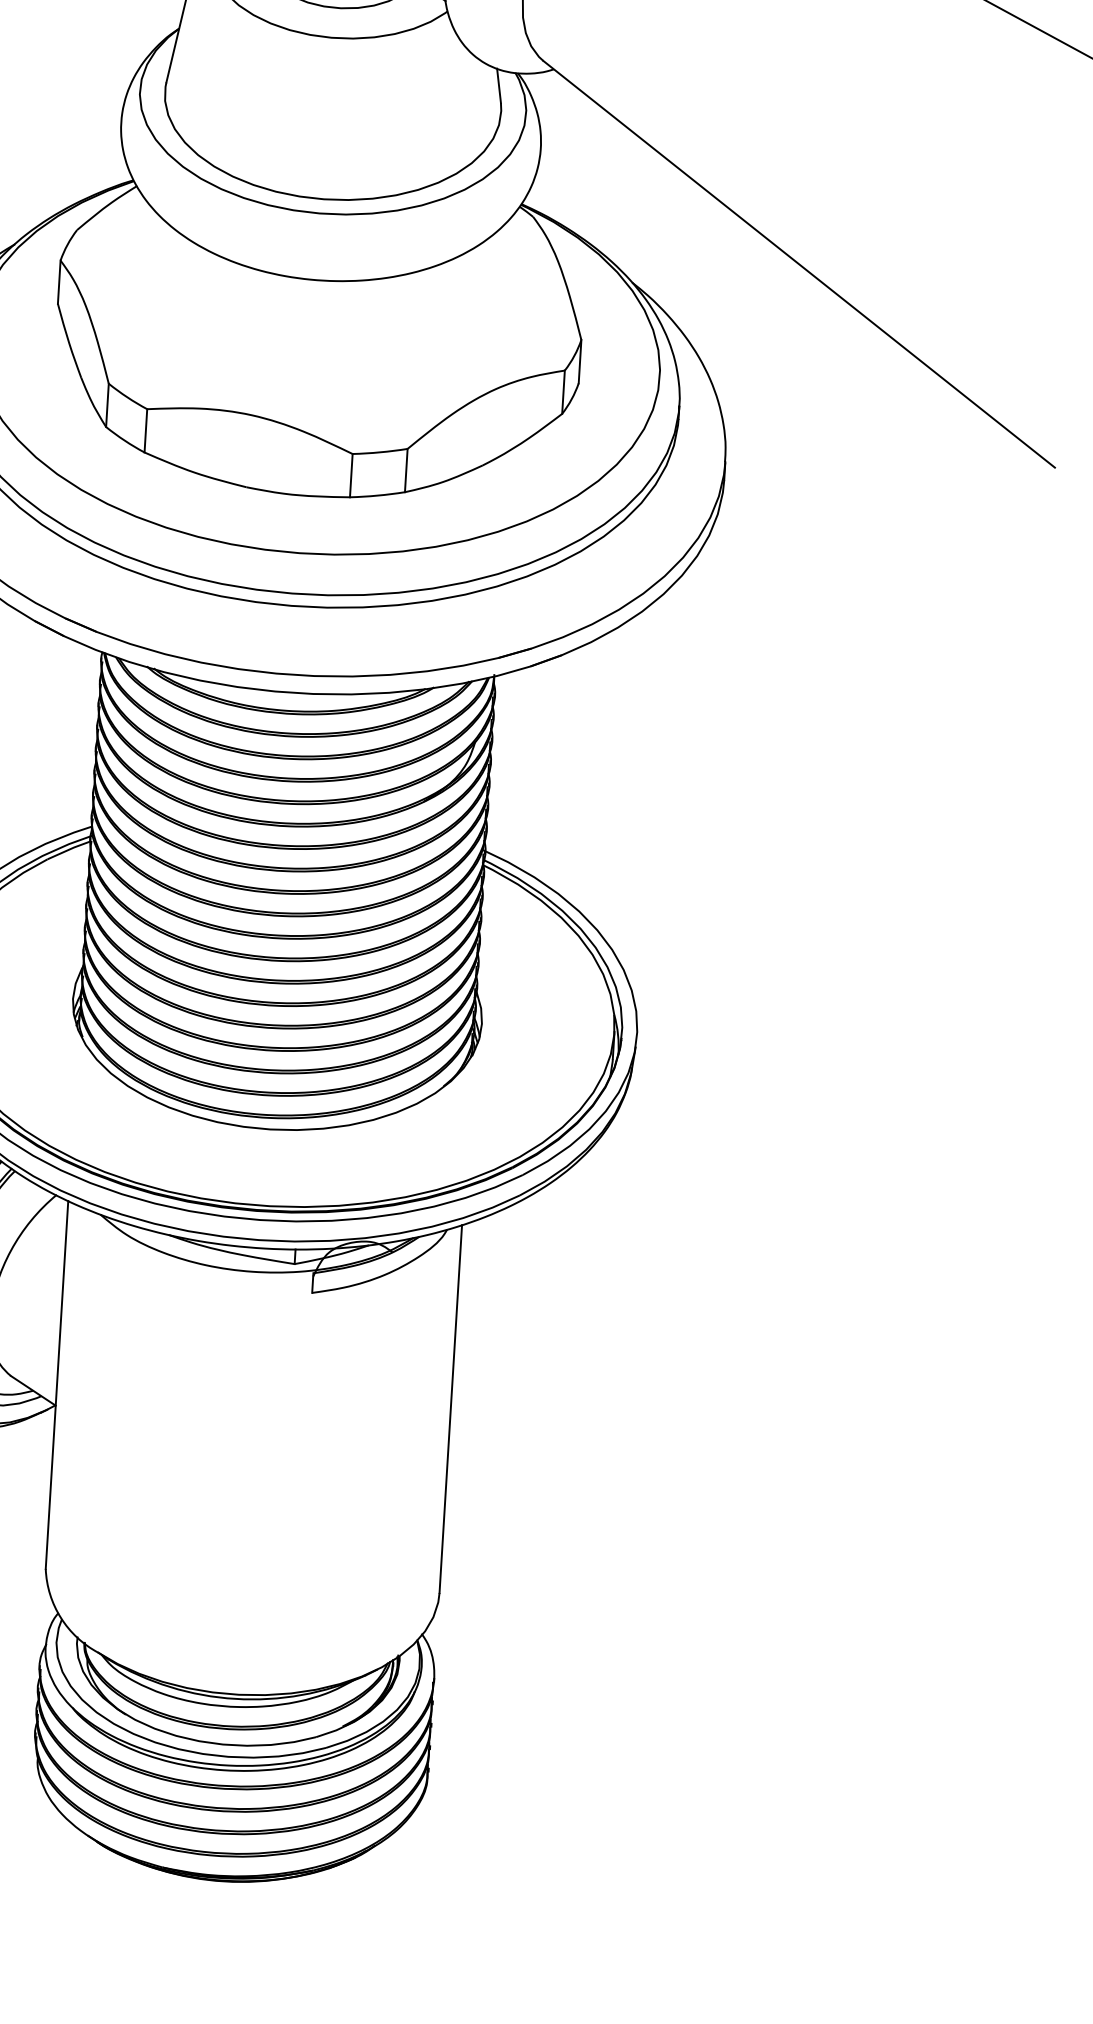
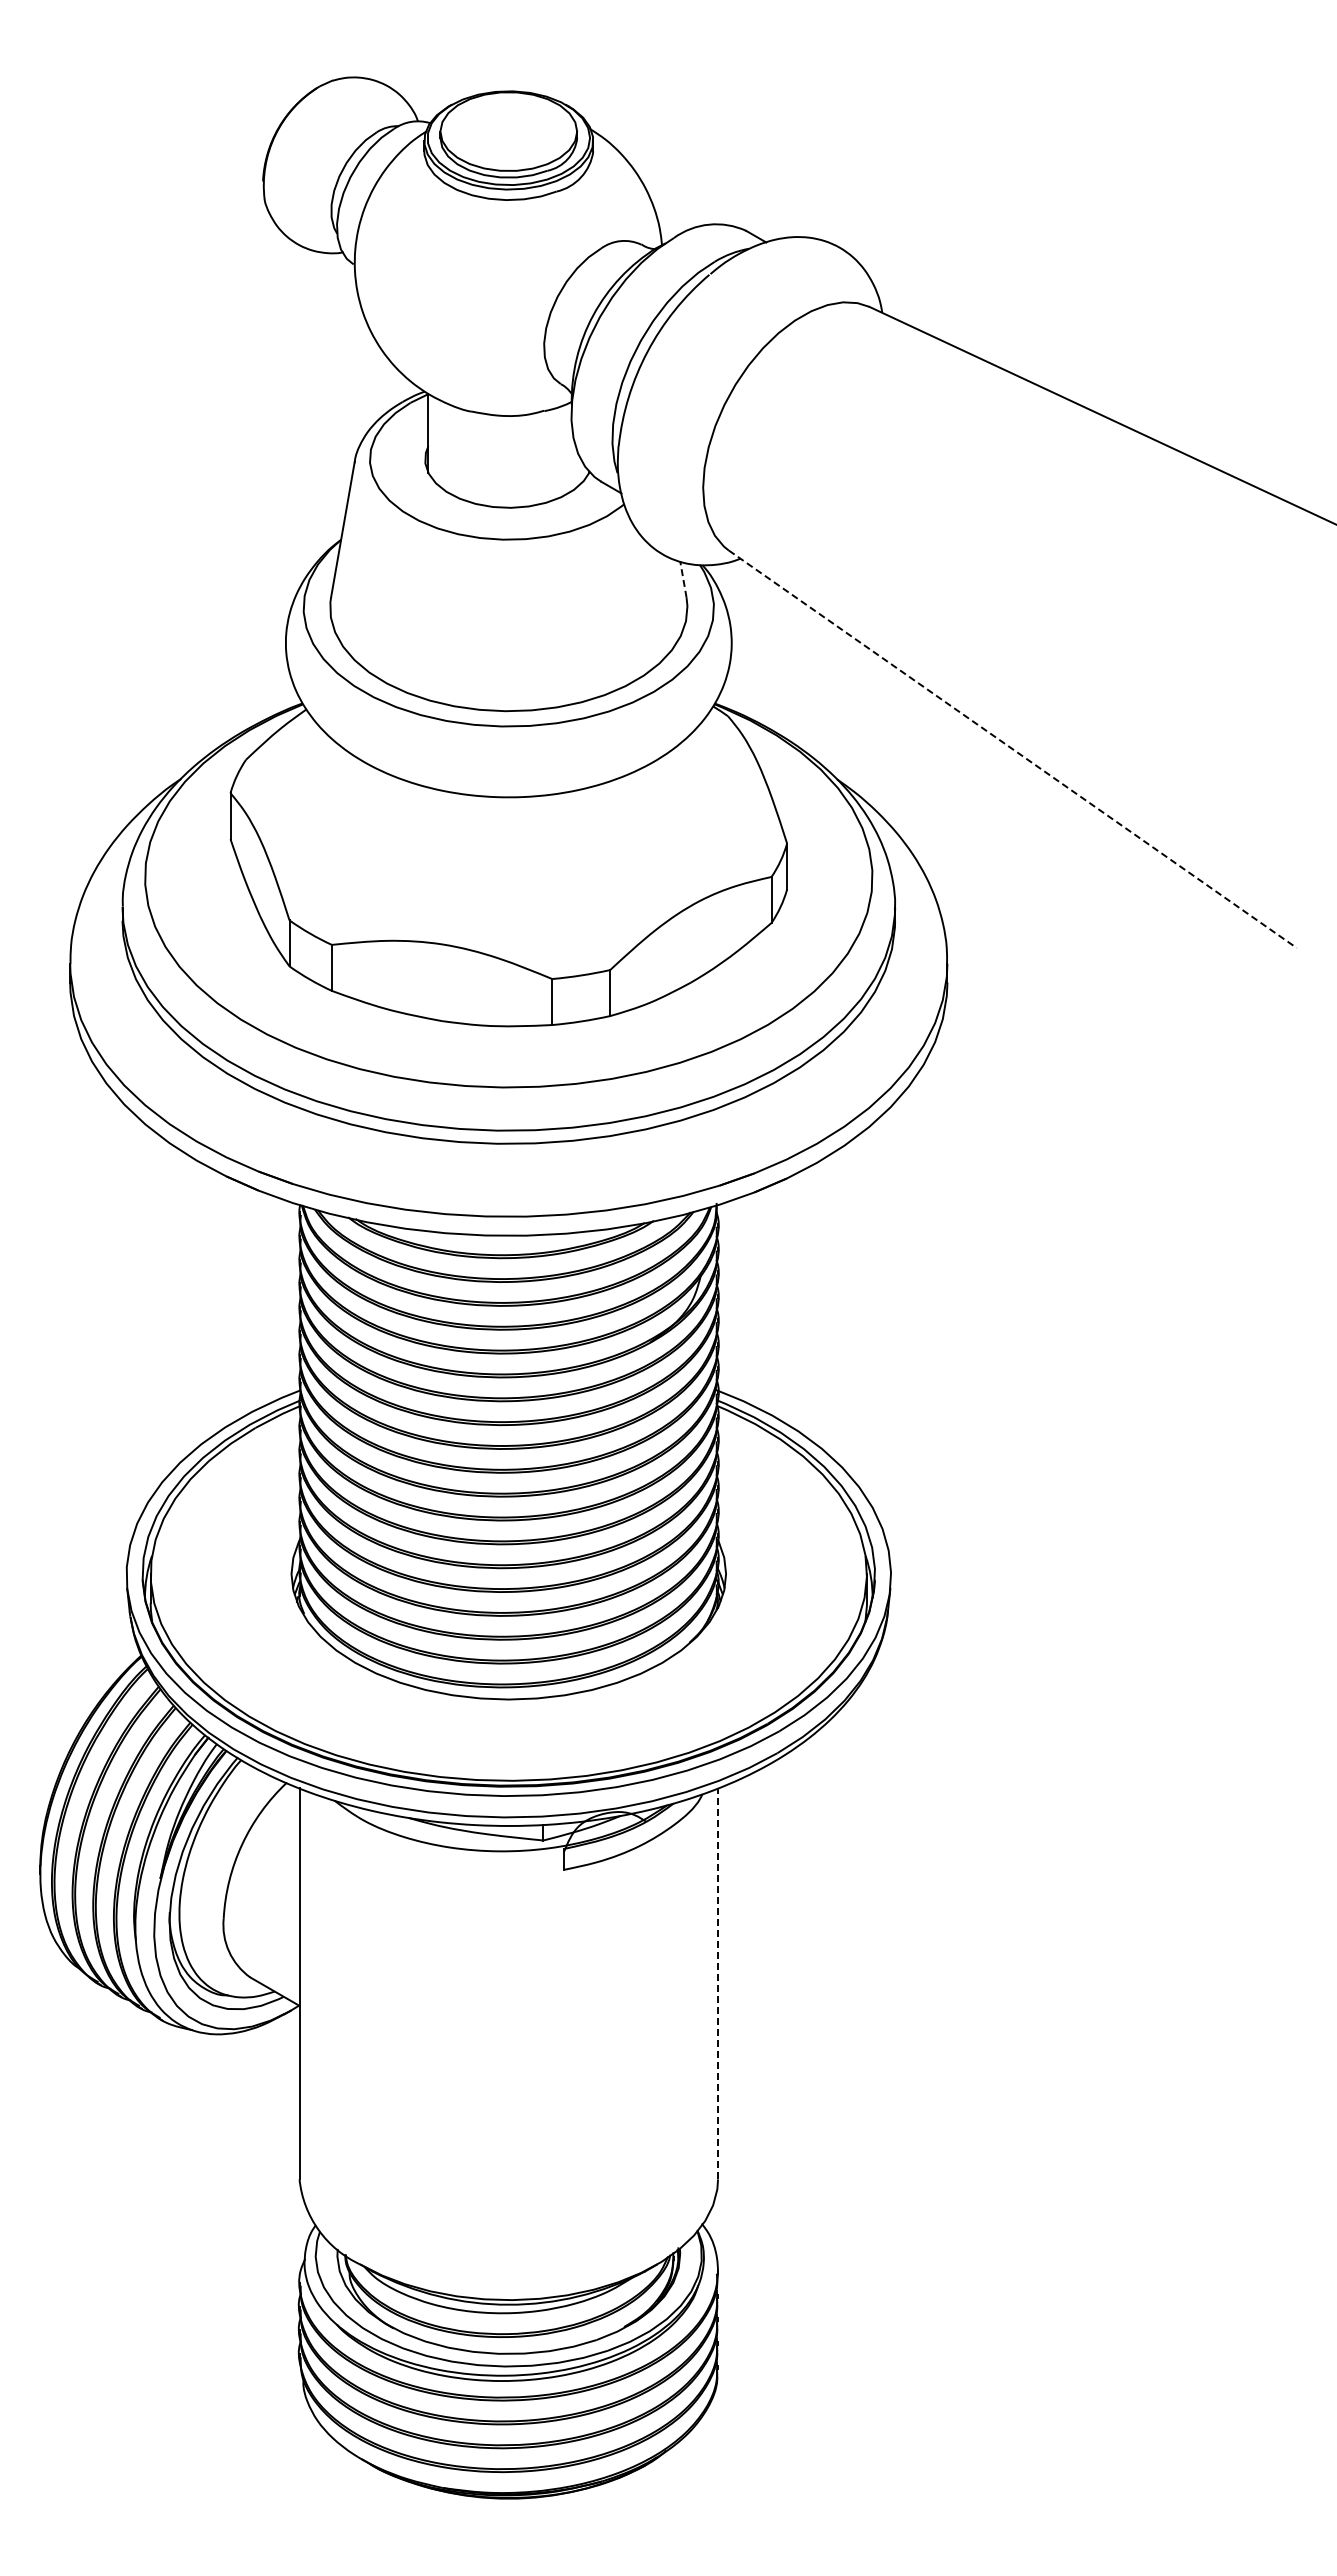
line: (499, 85) -> (683, 579), solid -> dashed
line: (798, 264) -> (1012, 749), solid -> dashed
line: (451, 1408) -> (718, 1983), solid -> dashed

